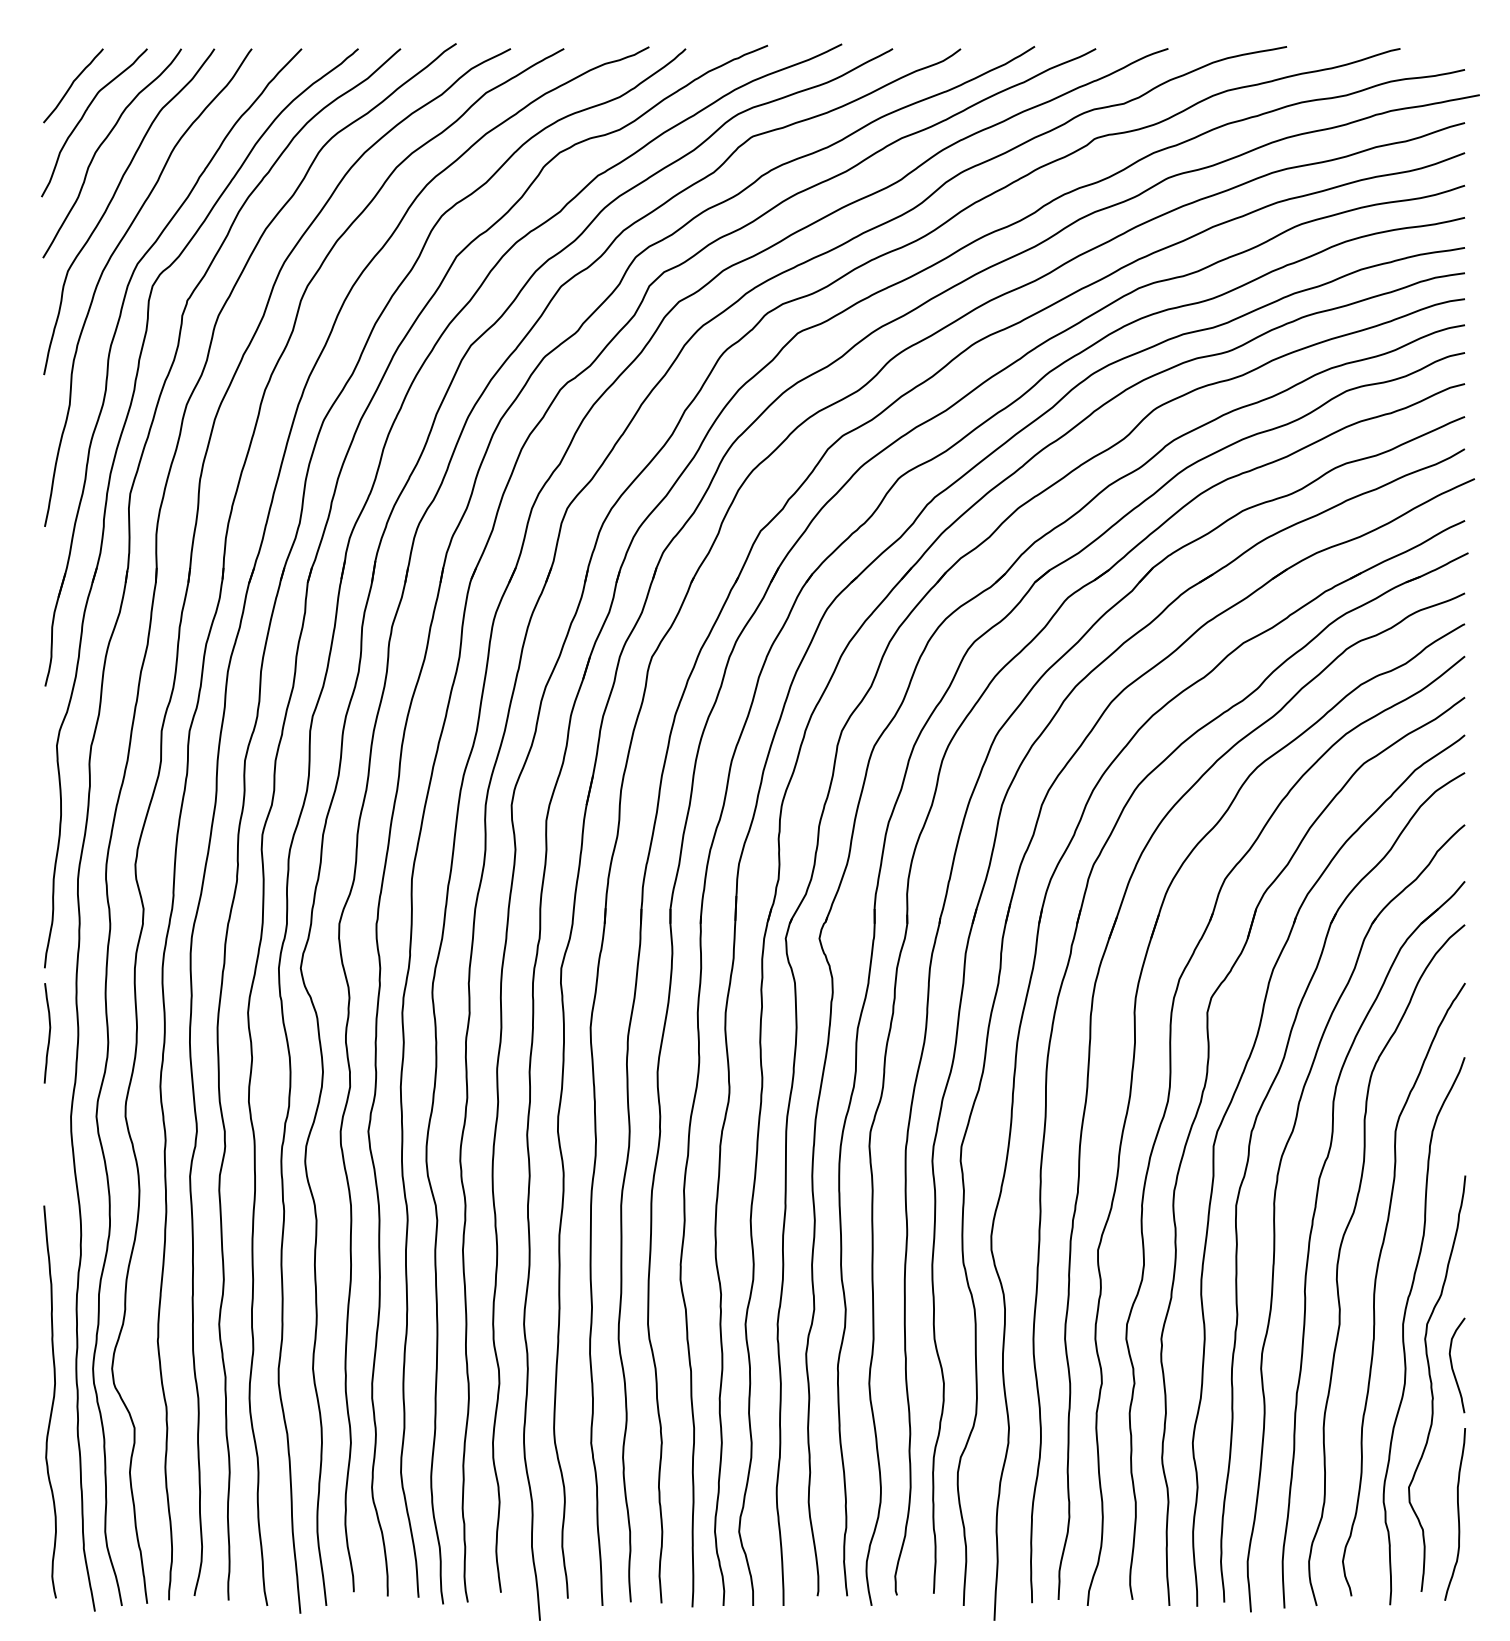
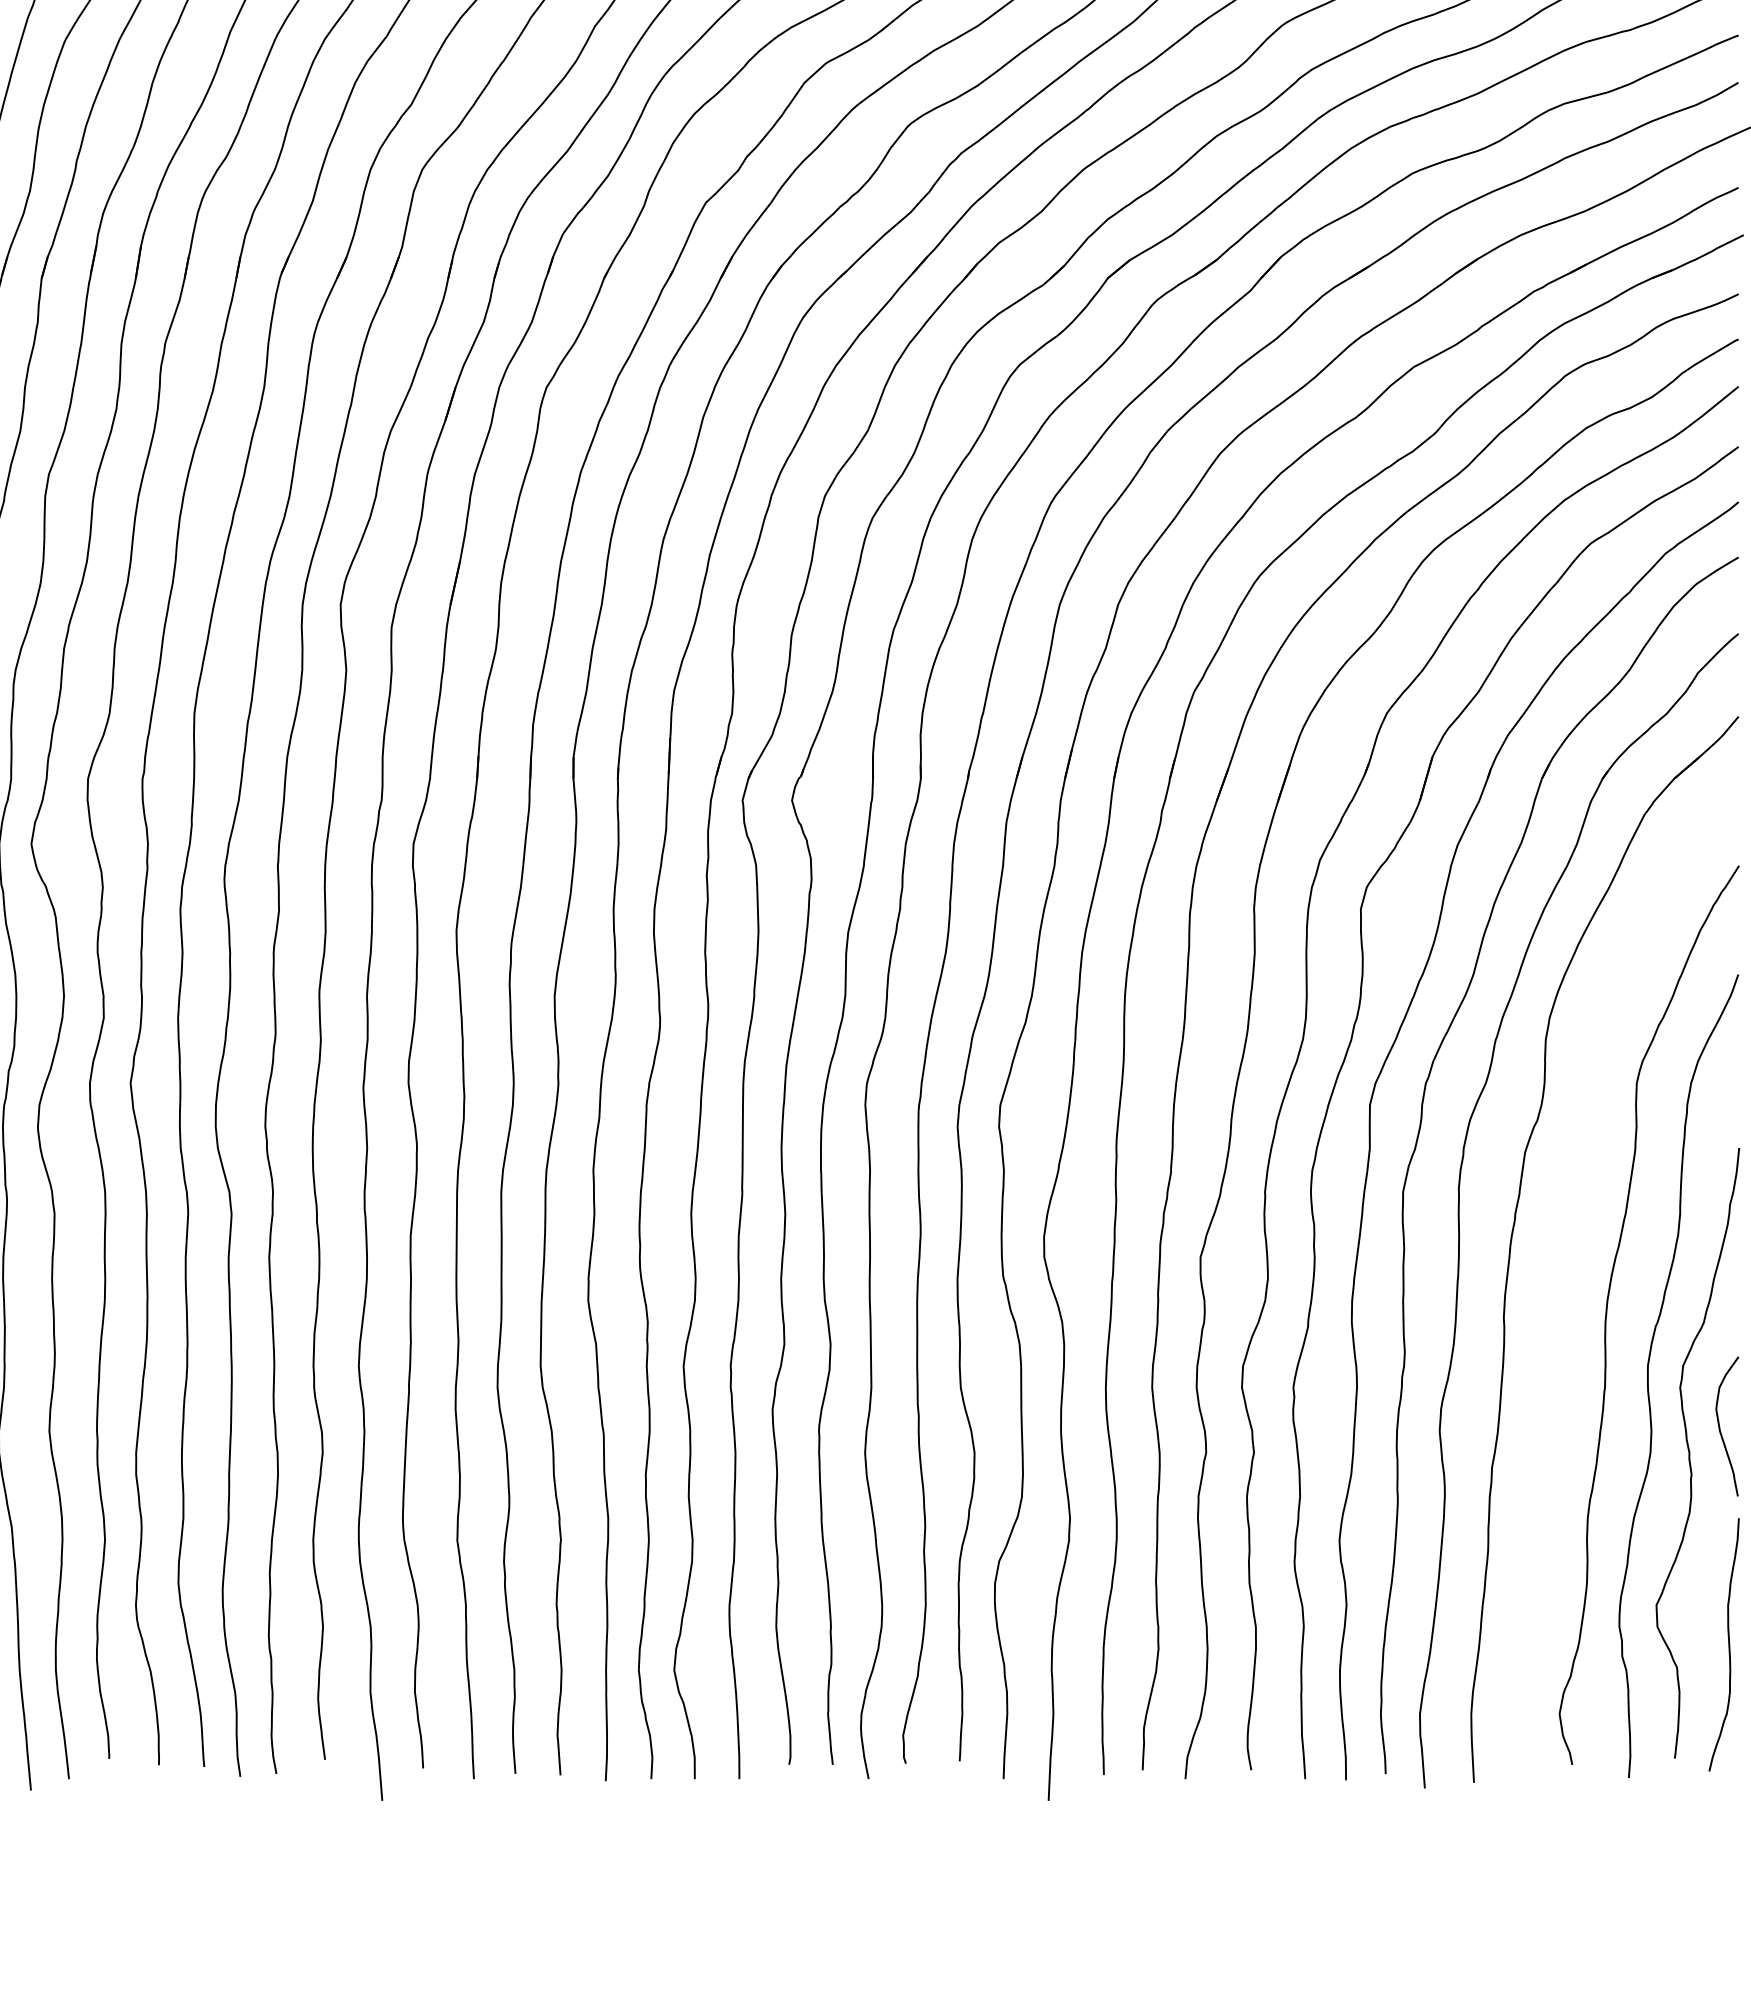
curve: (1340, 1254) -> (1556, 1263), removed

